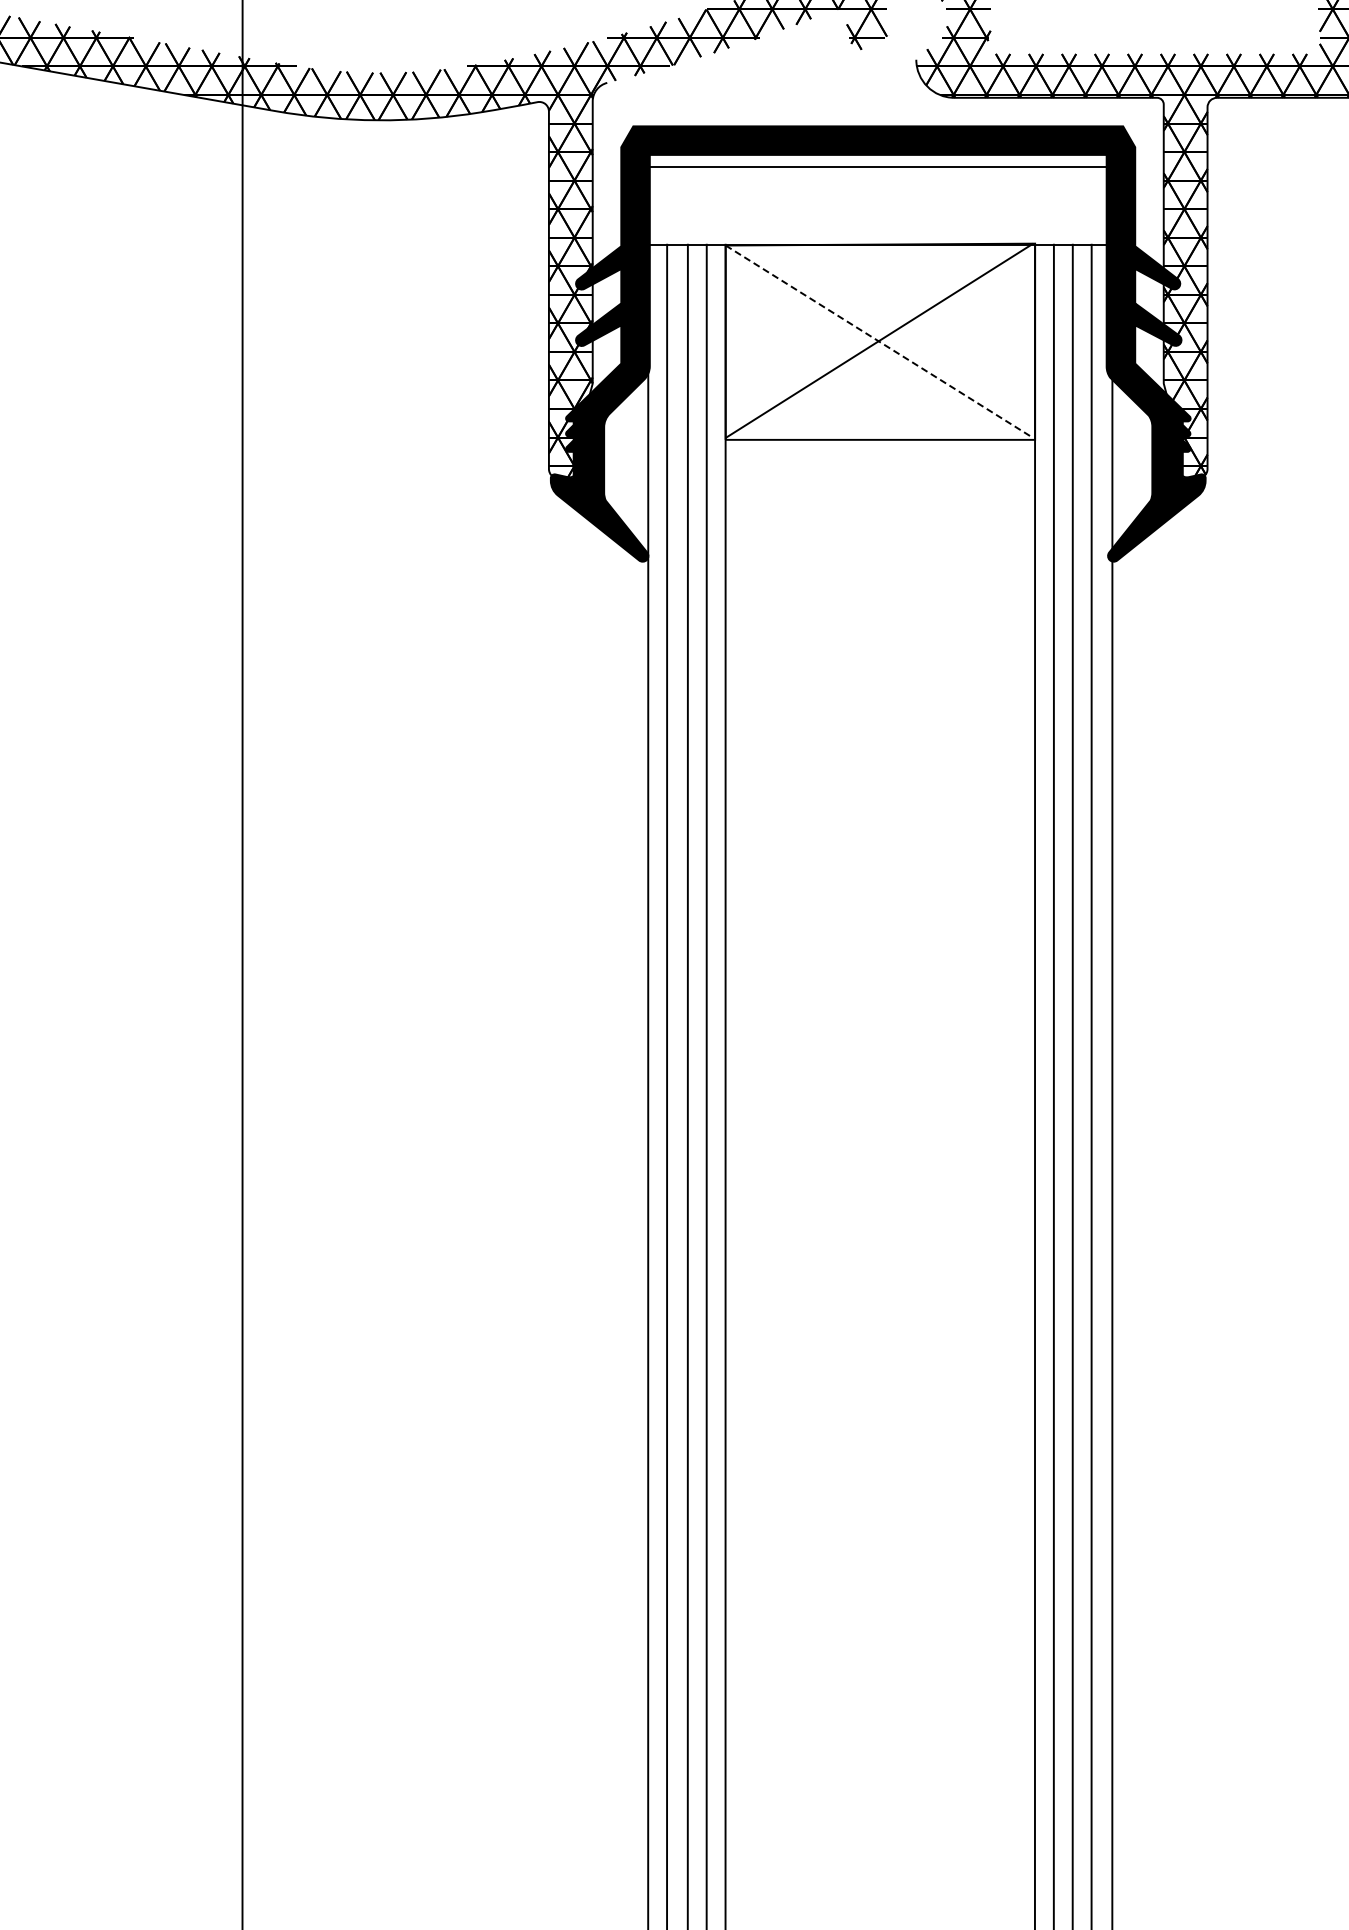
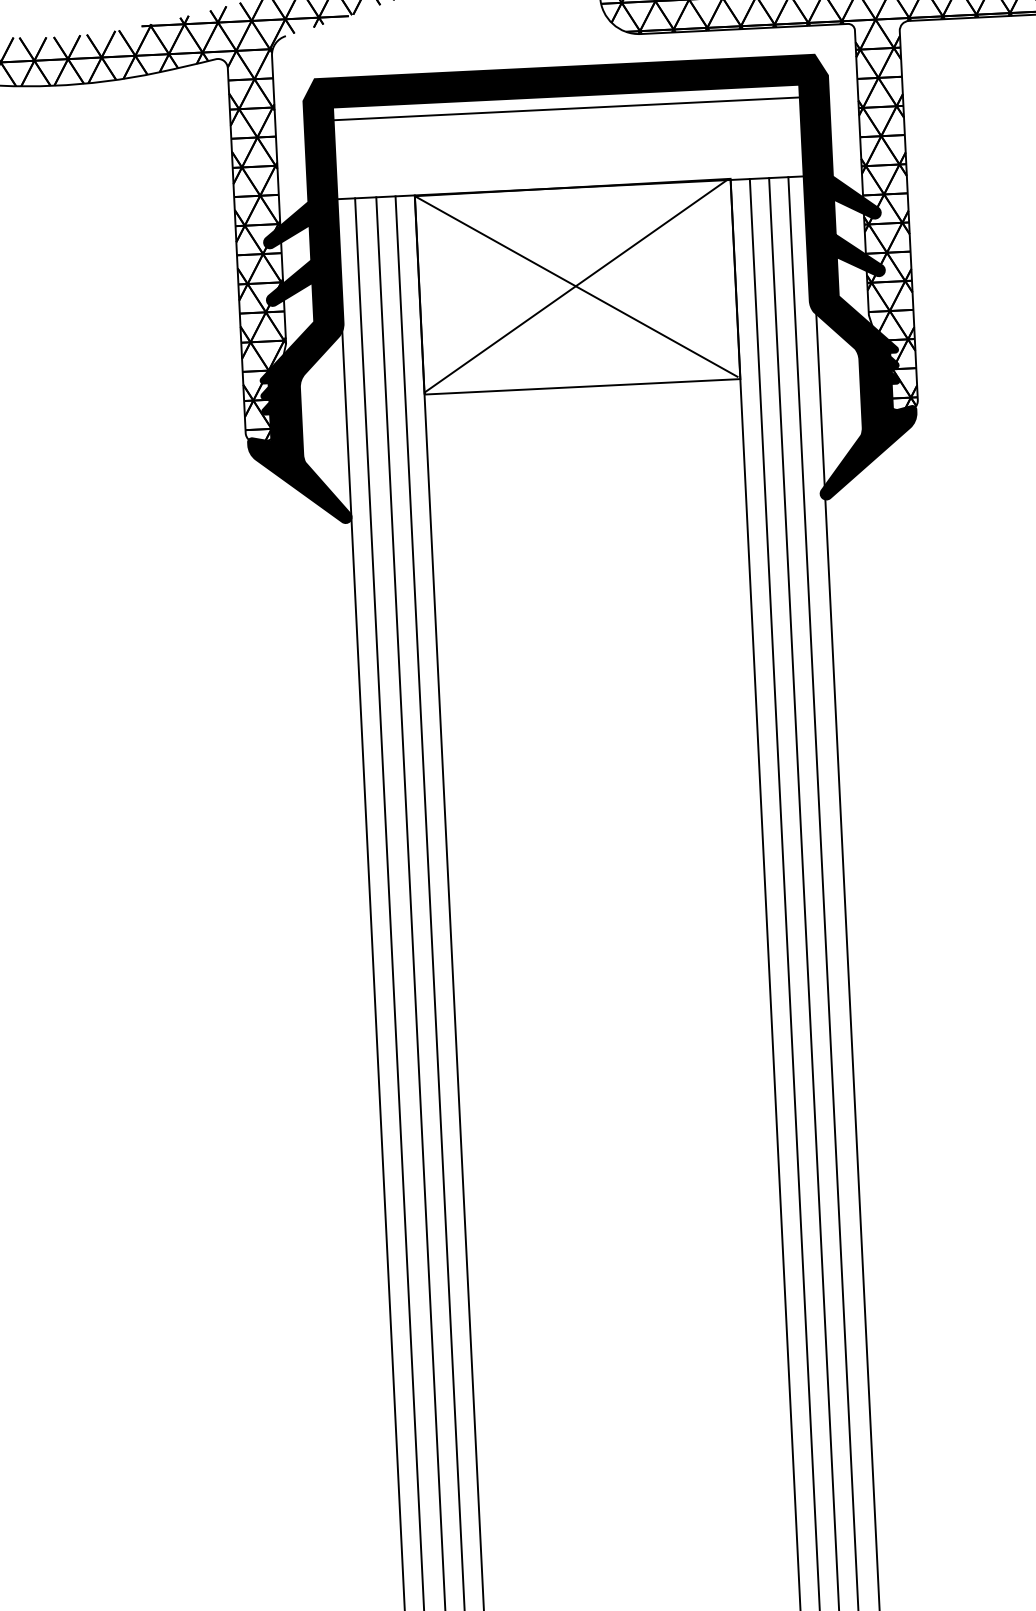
line: (879, 342) -> (576, 287), dashed -> solid

